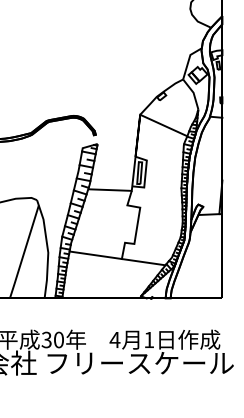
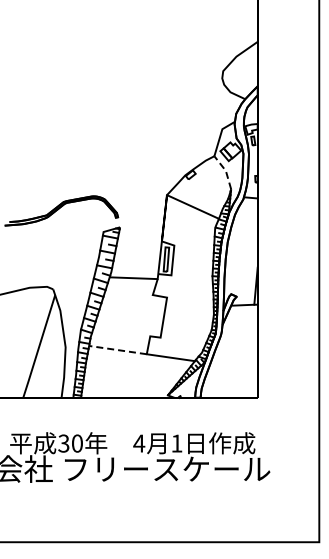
line: (193, 92) -> (225, 170), solid -> dashed
line: (95, 255) -> (117, 350), solid -> dashed

